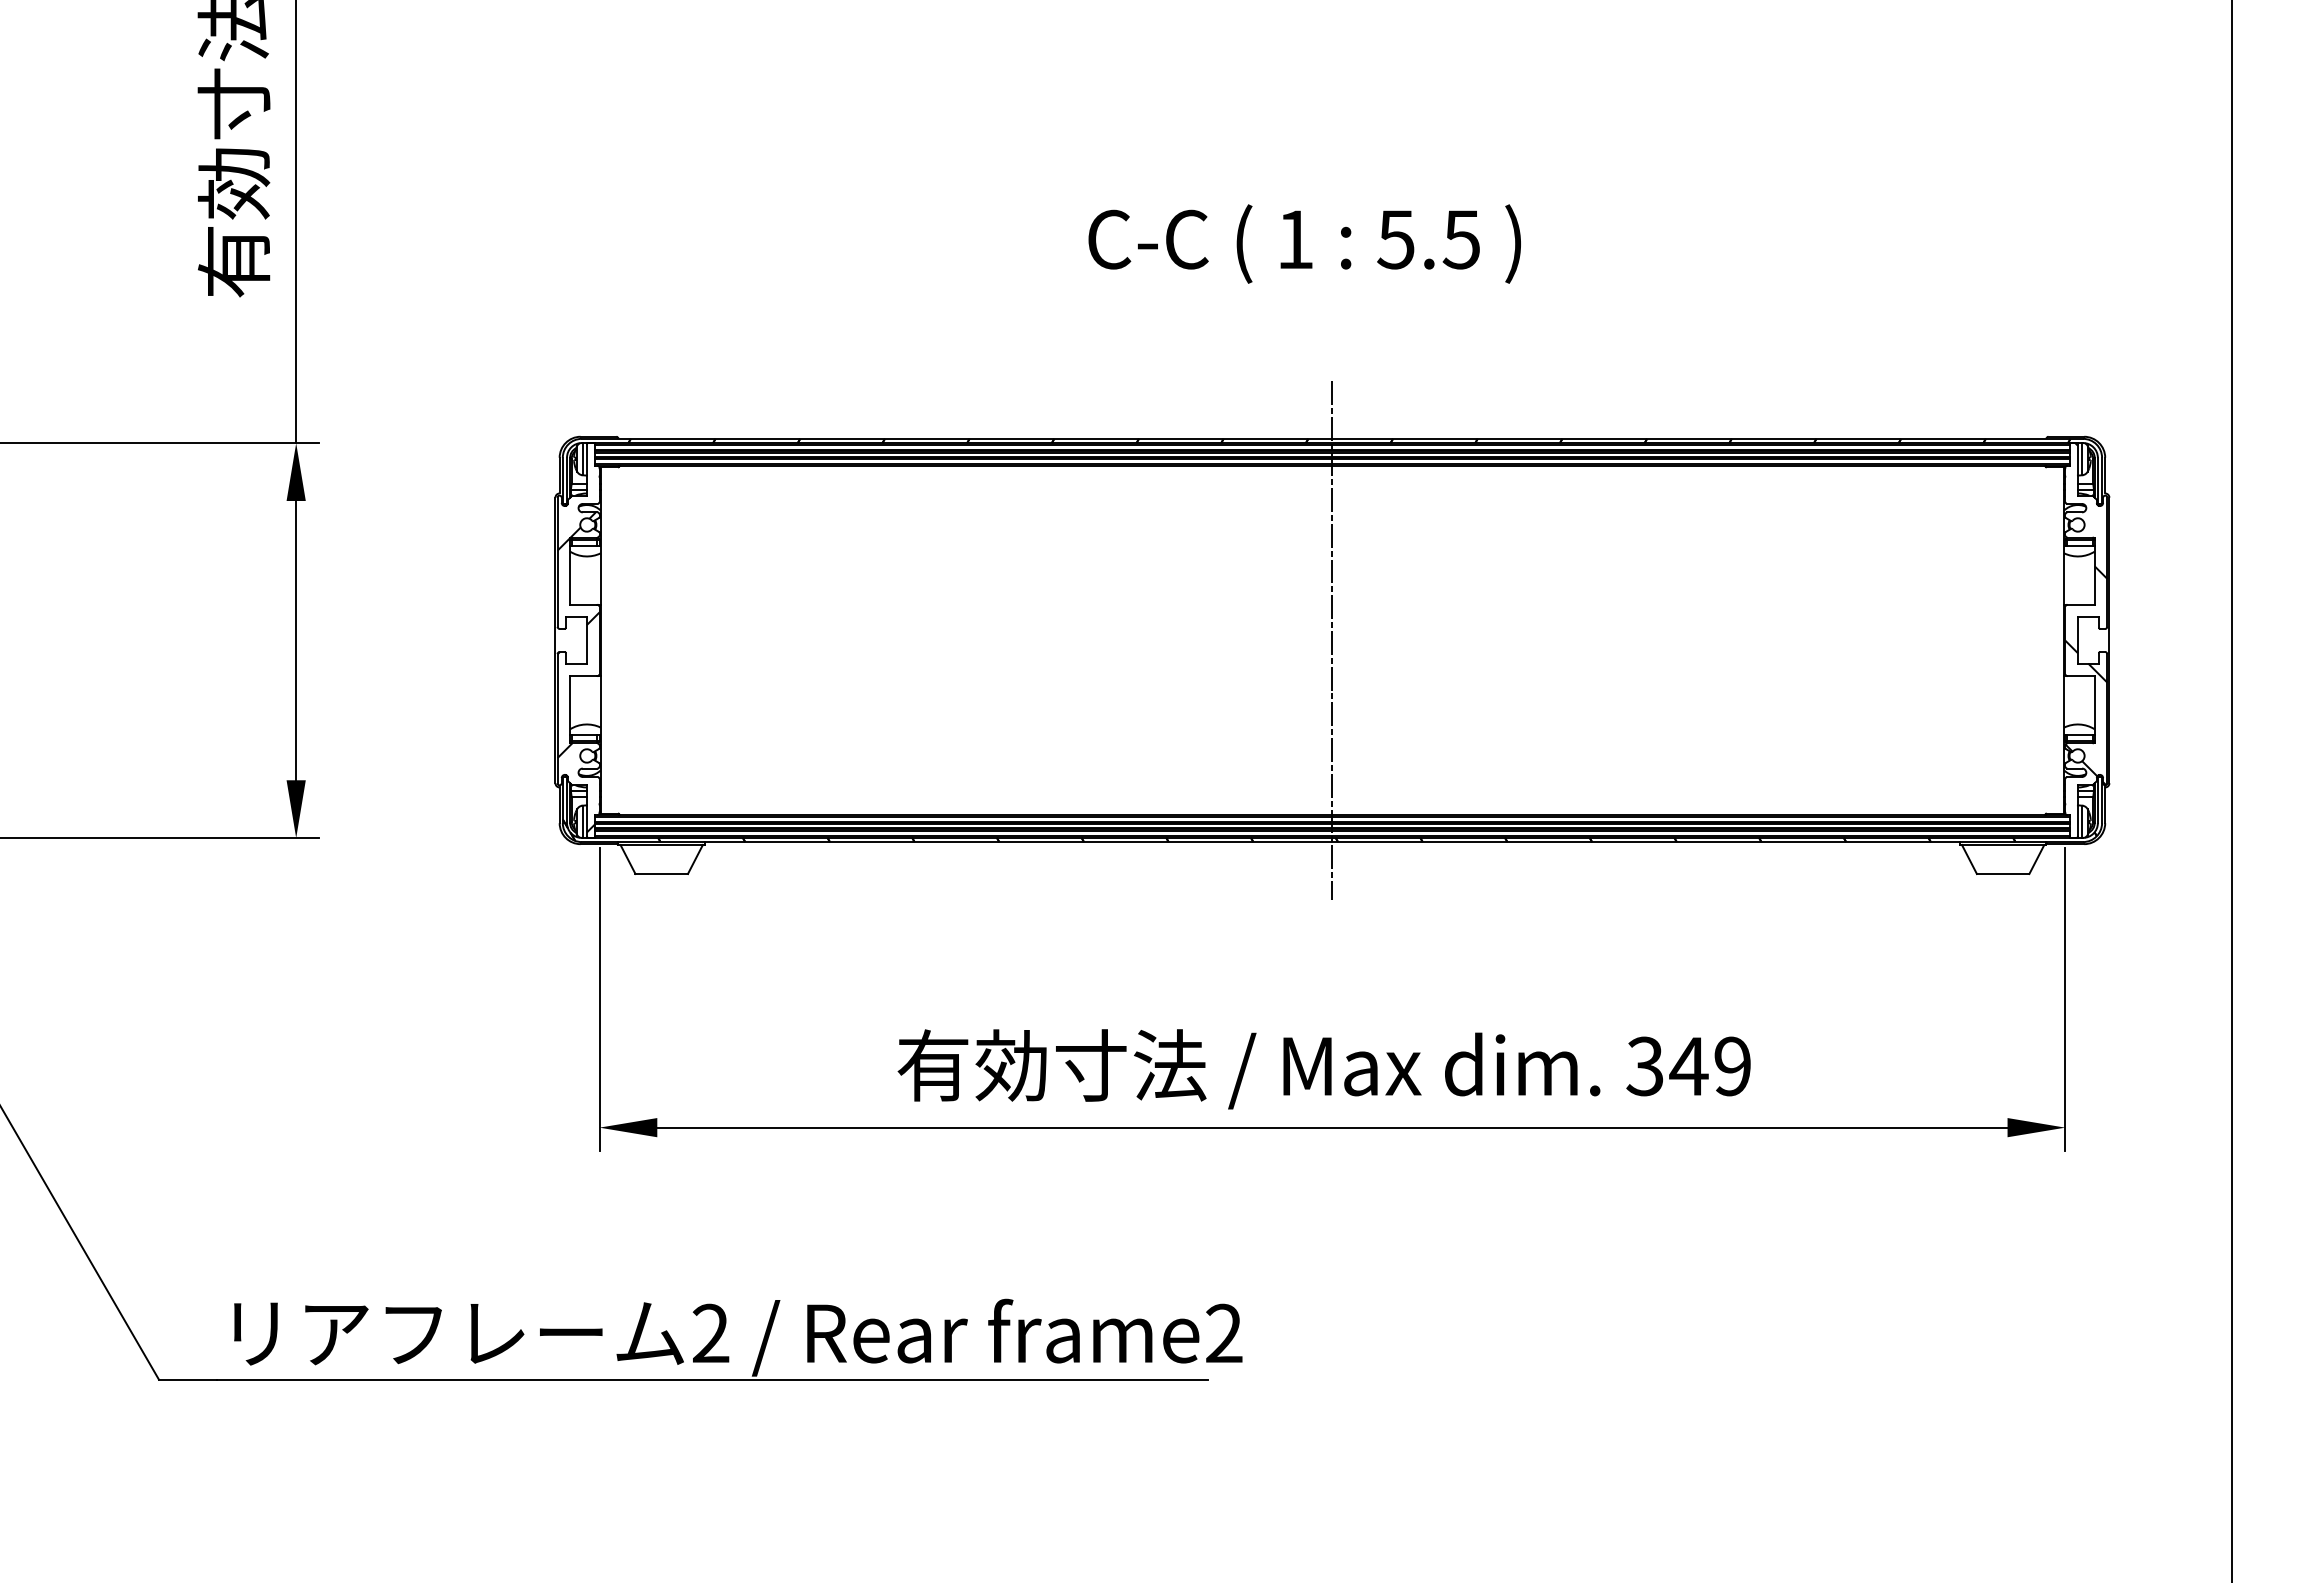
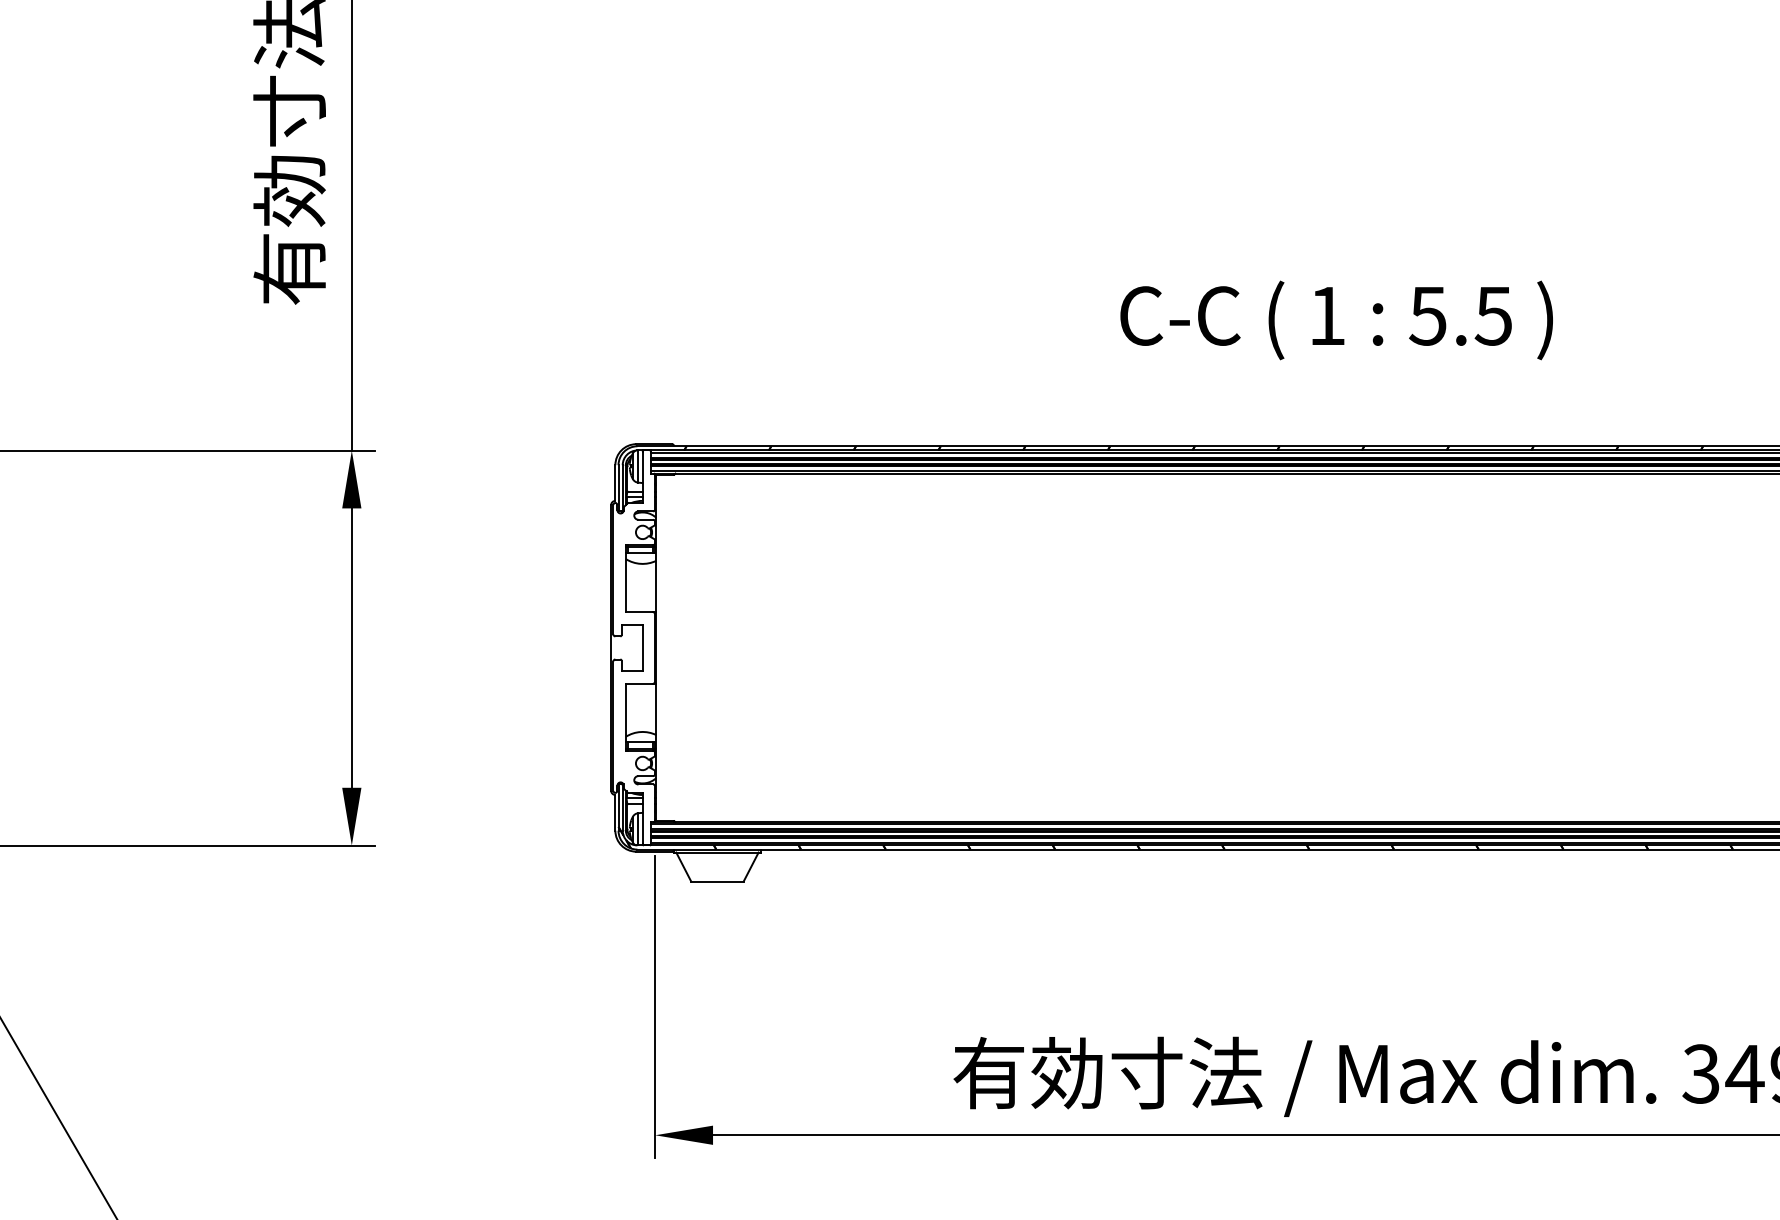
text: (1304, 243) -> (1336, 319), moved
line: (1332, 640) -> (1388, 647), removed
hatch: (578, 672) -> (634, 679), removed

